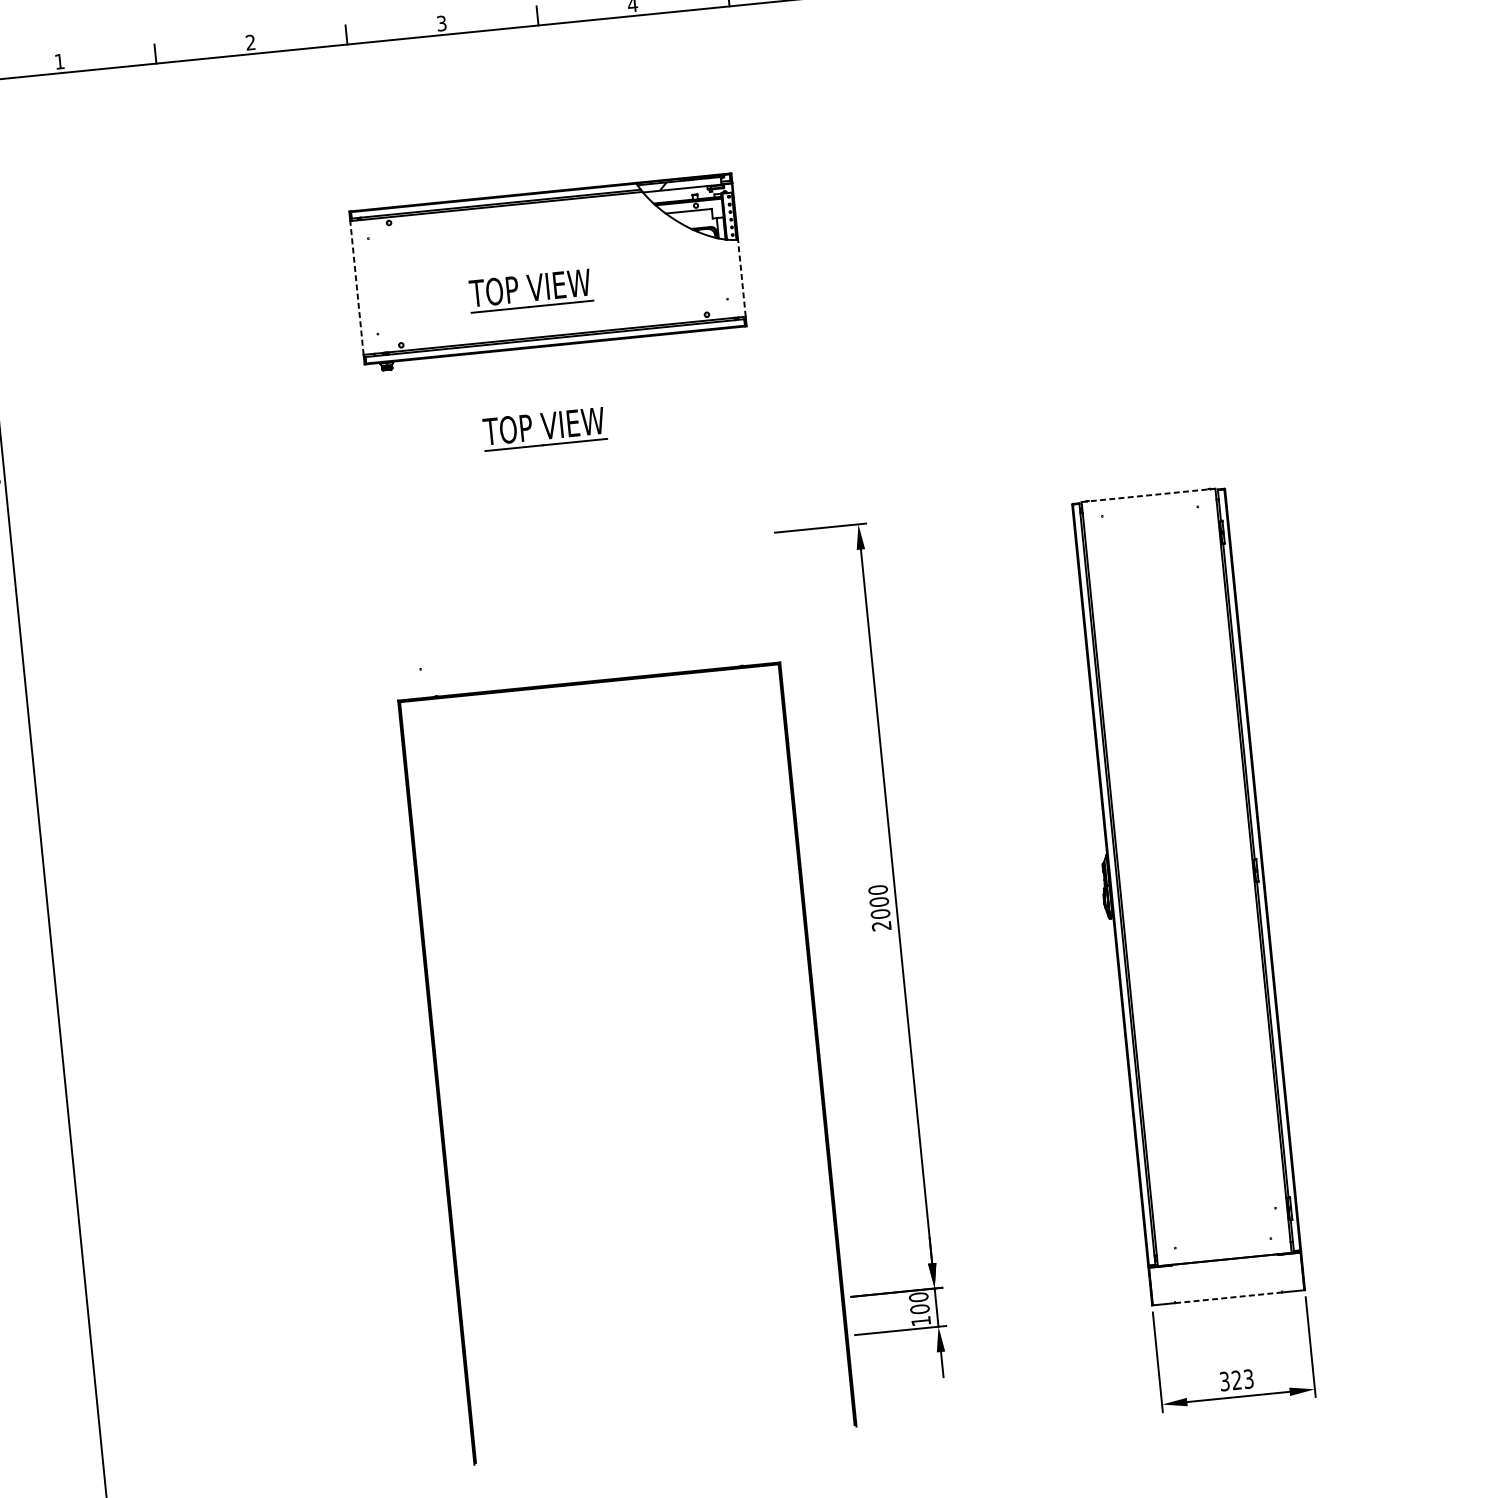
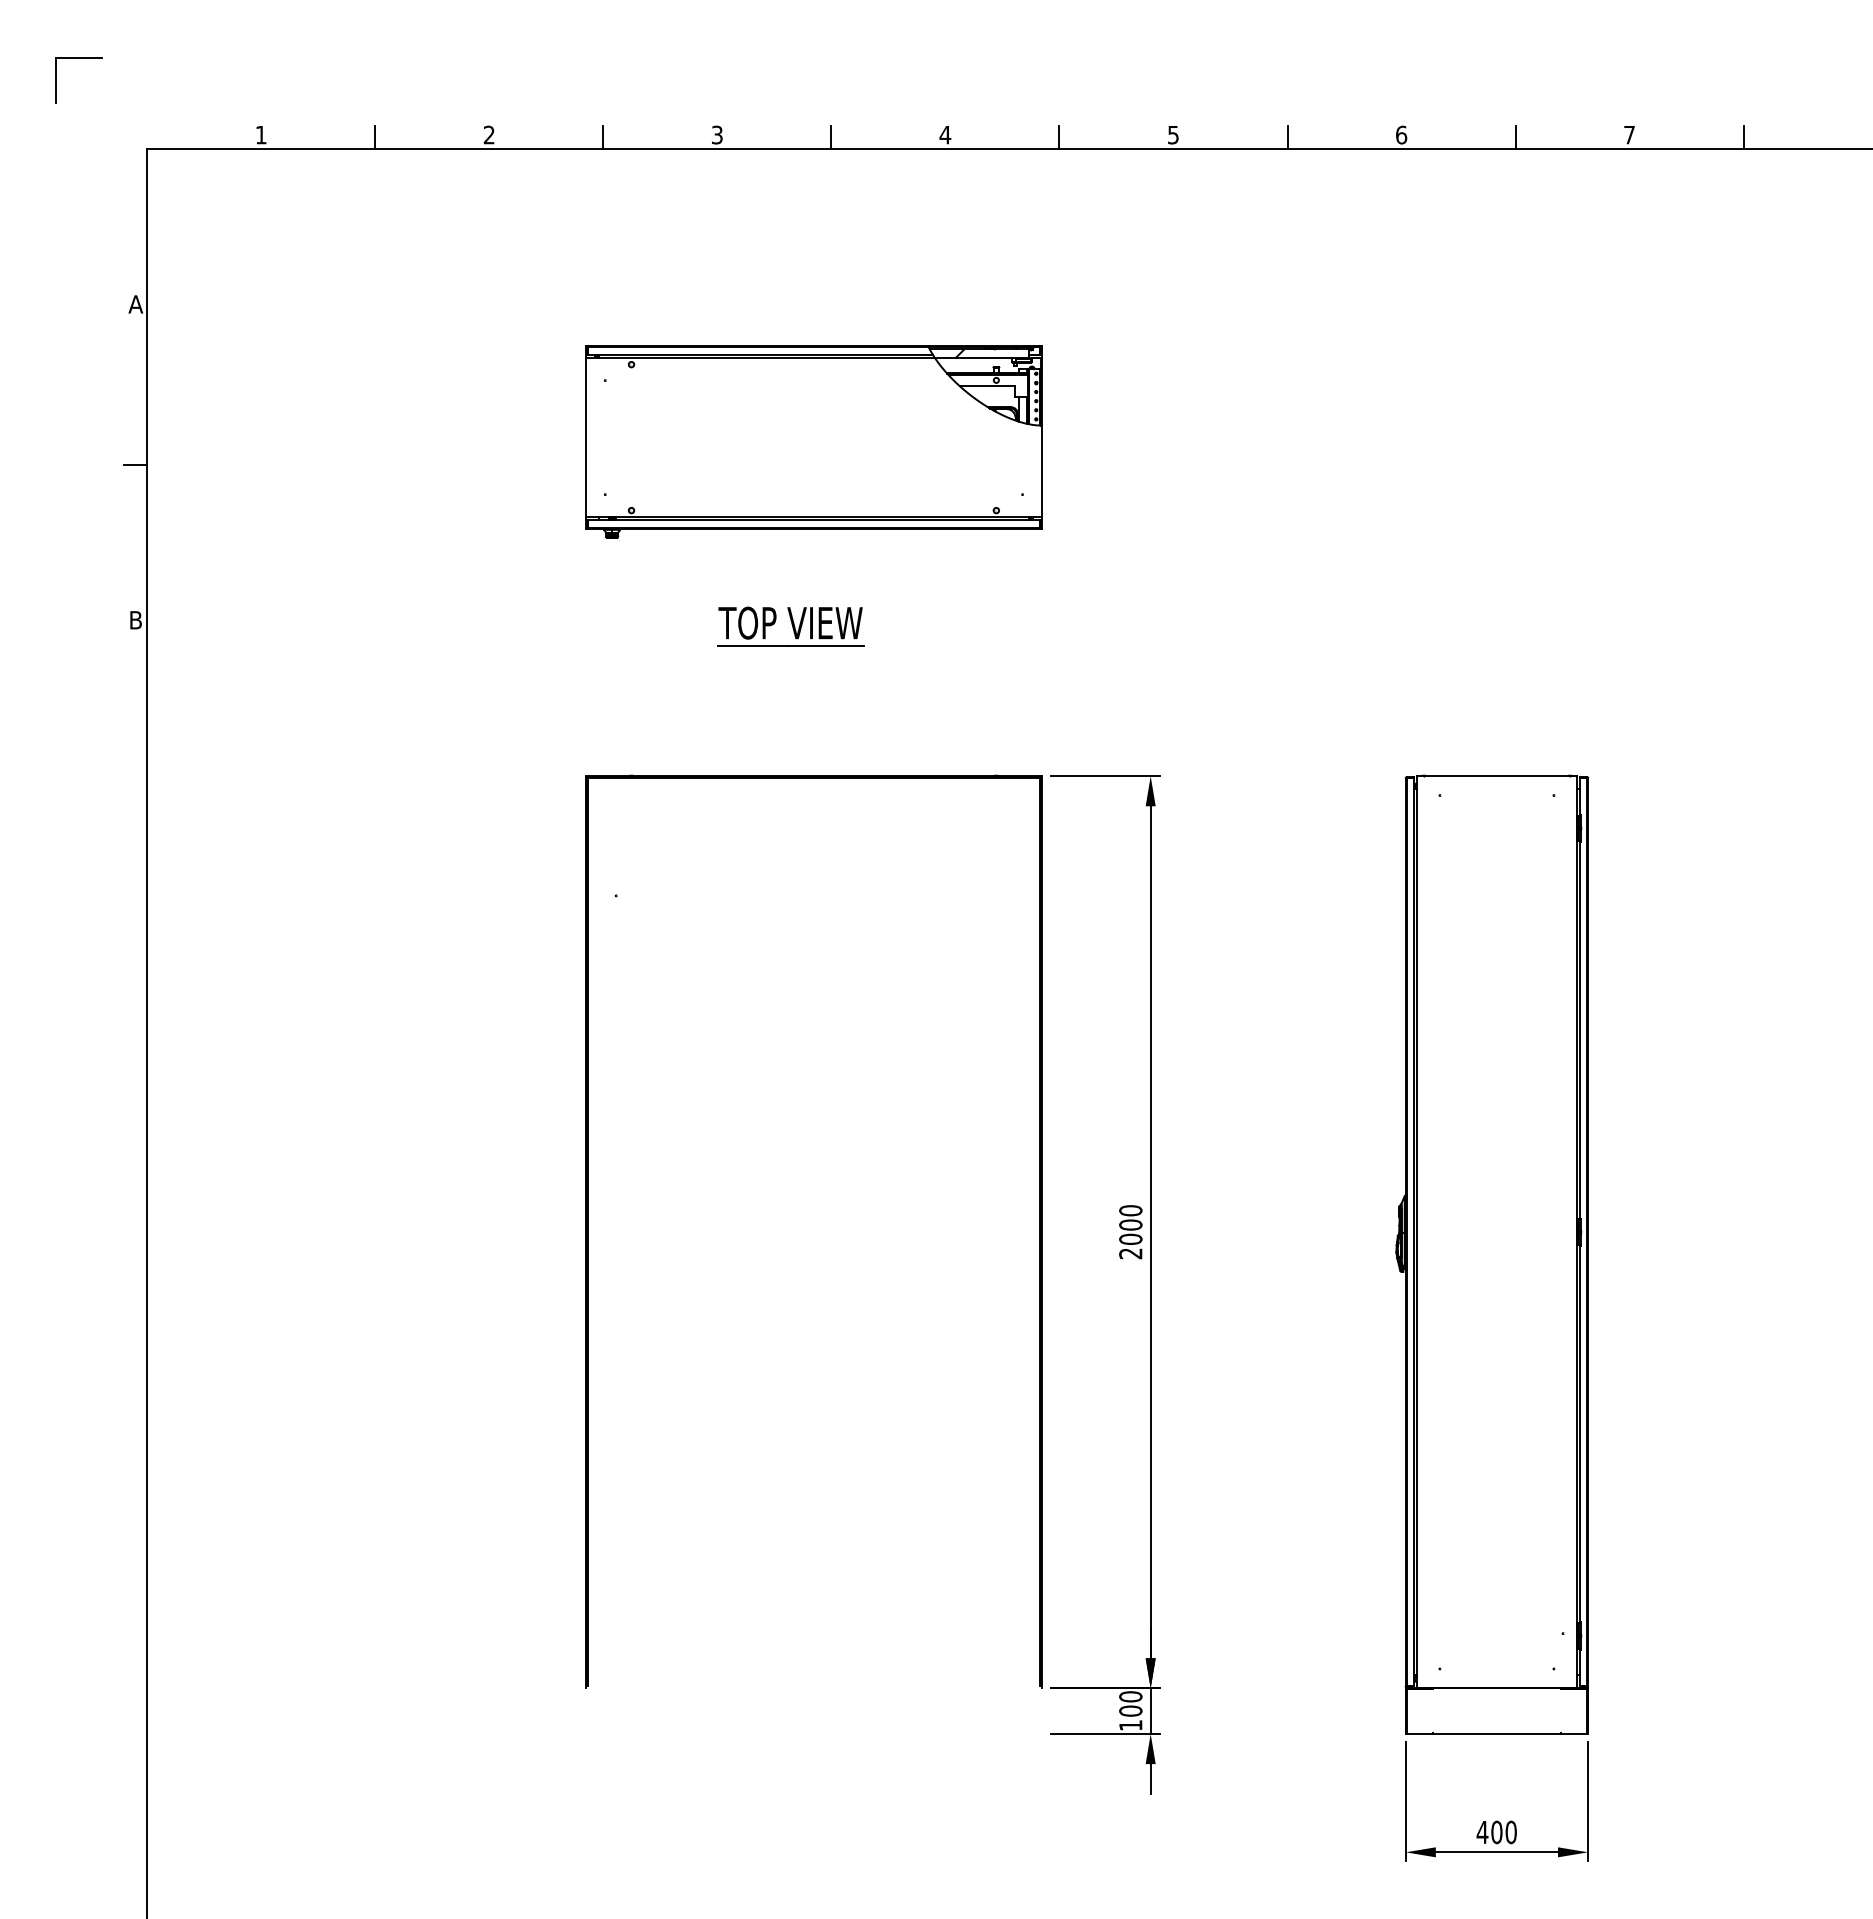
line: (742, 278) -> (1042, 471), dashed -> solid
line: (356, 287) -> (585, 437), dashed -> solid
part: (530, 290) -> (790, 461), removed
line: (1148, 495) -> (1496, 776), dashed -> solid
part: (438, 1081) -> (588, 1231), moved
line: (1228, 1297) -> (1496, 1733), dashed -> solid
text: (1236, 1380) -> (1496, 1832), 323 -> 400

